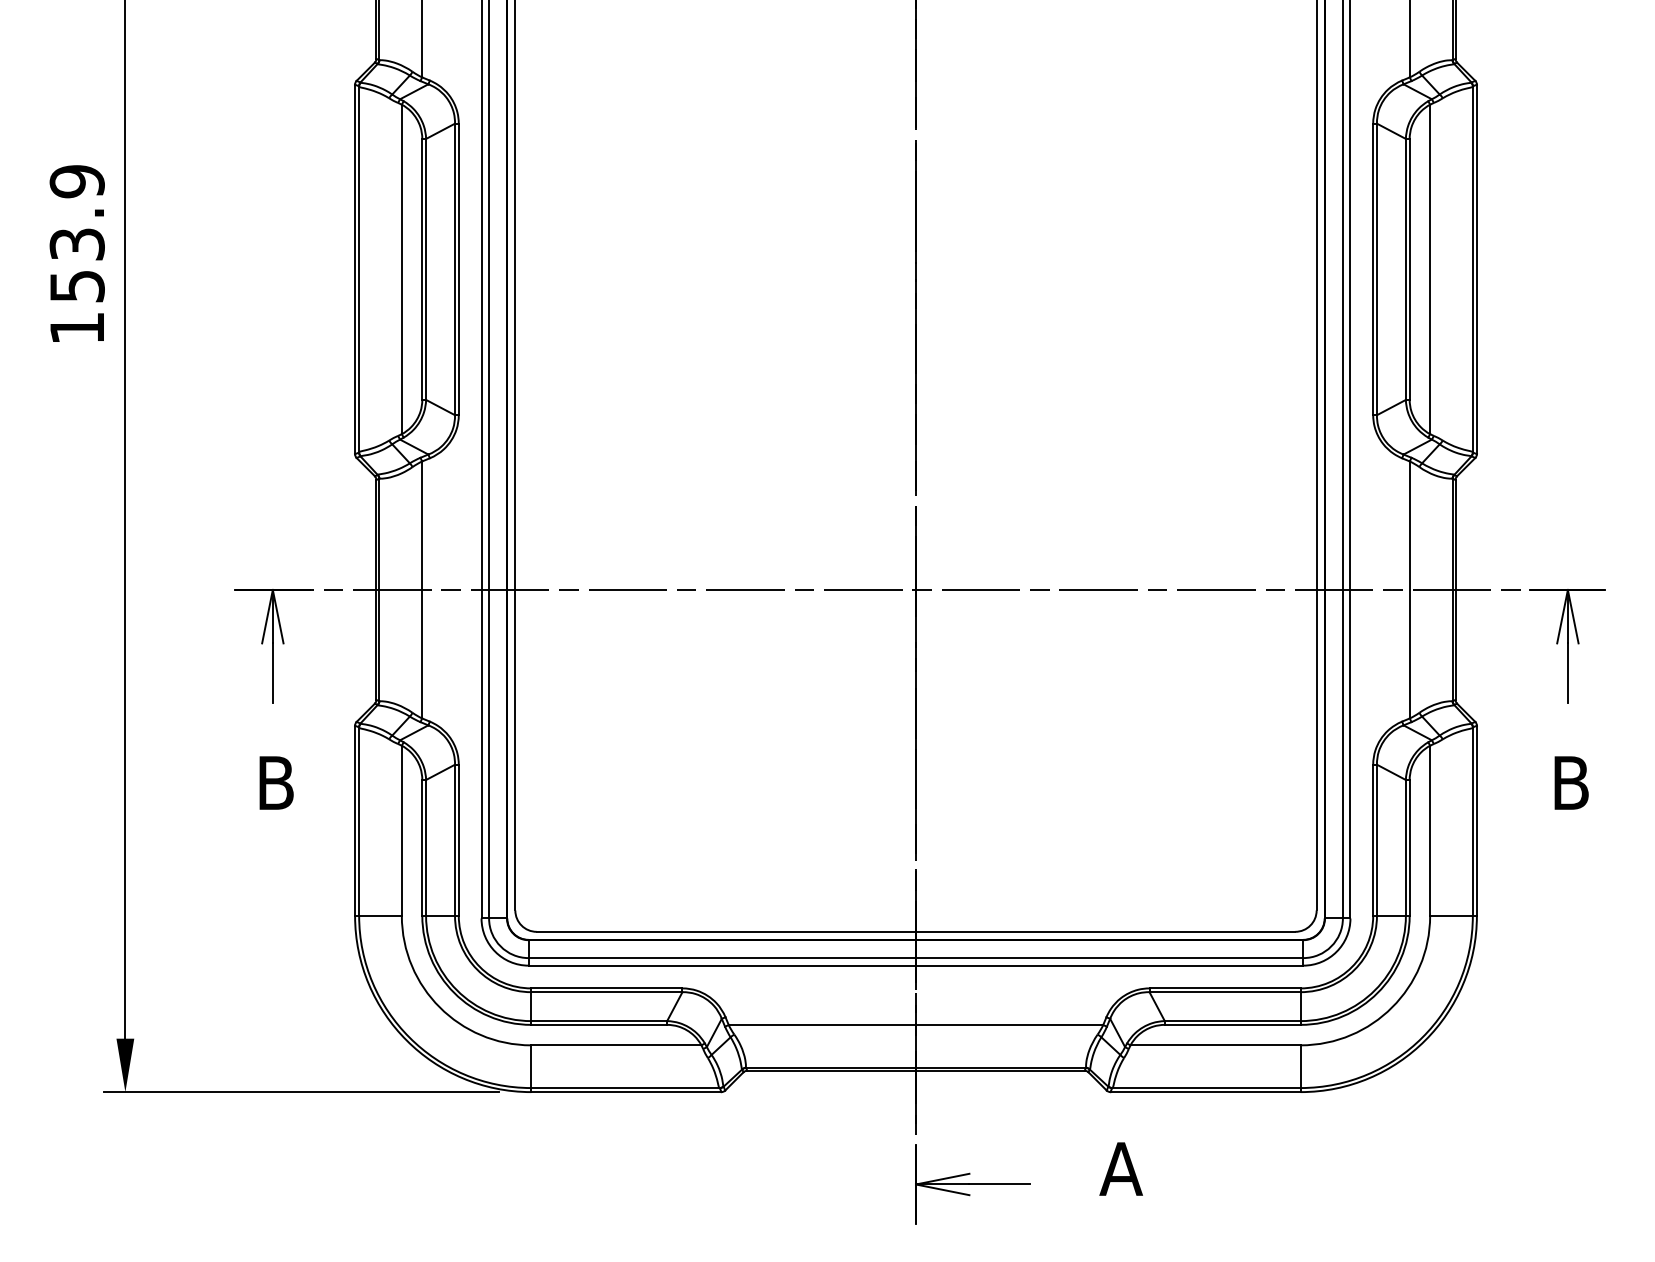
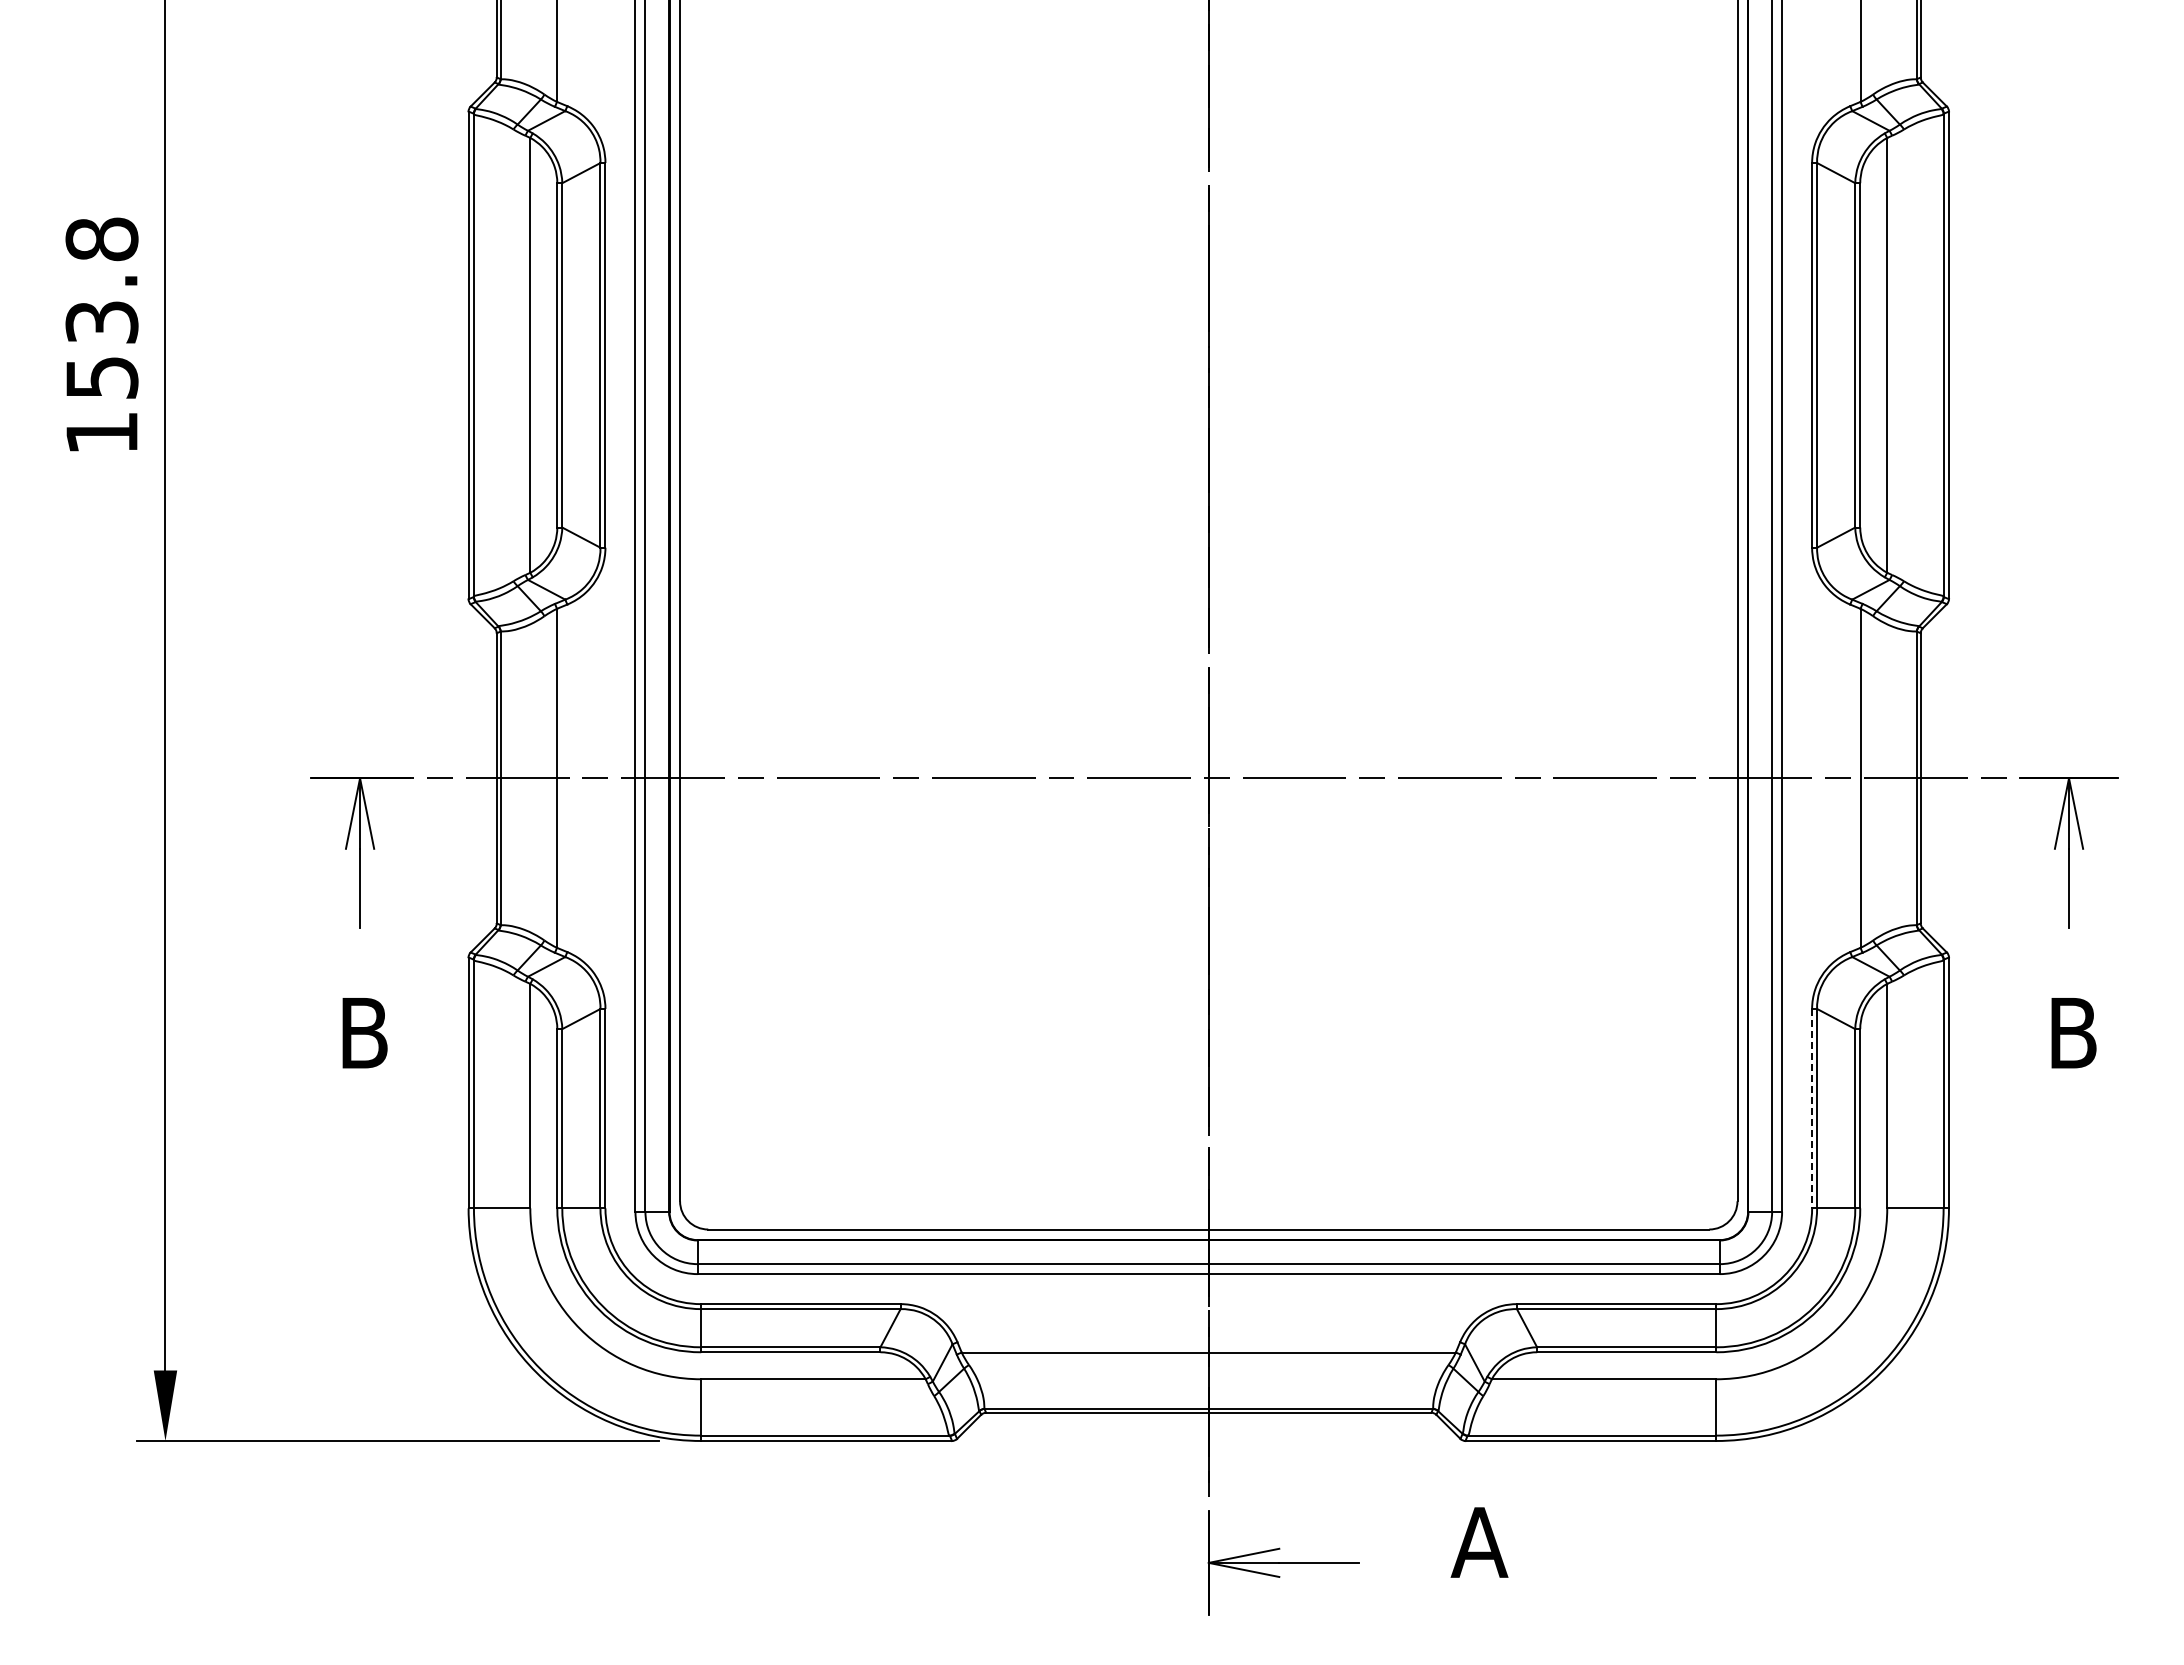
text: (76, 181) -> (101, 239), 153.9 -> 153.8
line: (1373, 840) -> (1812, 1108), solid -> dashed

